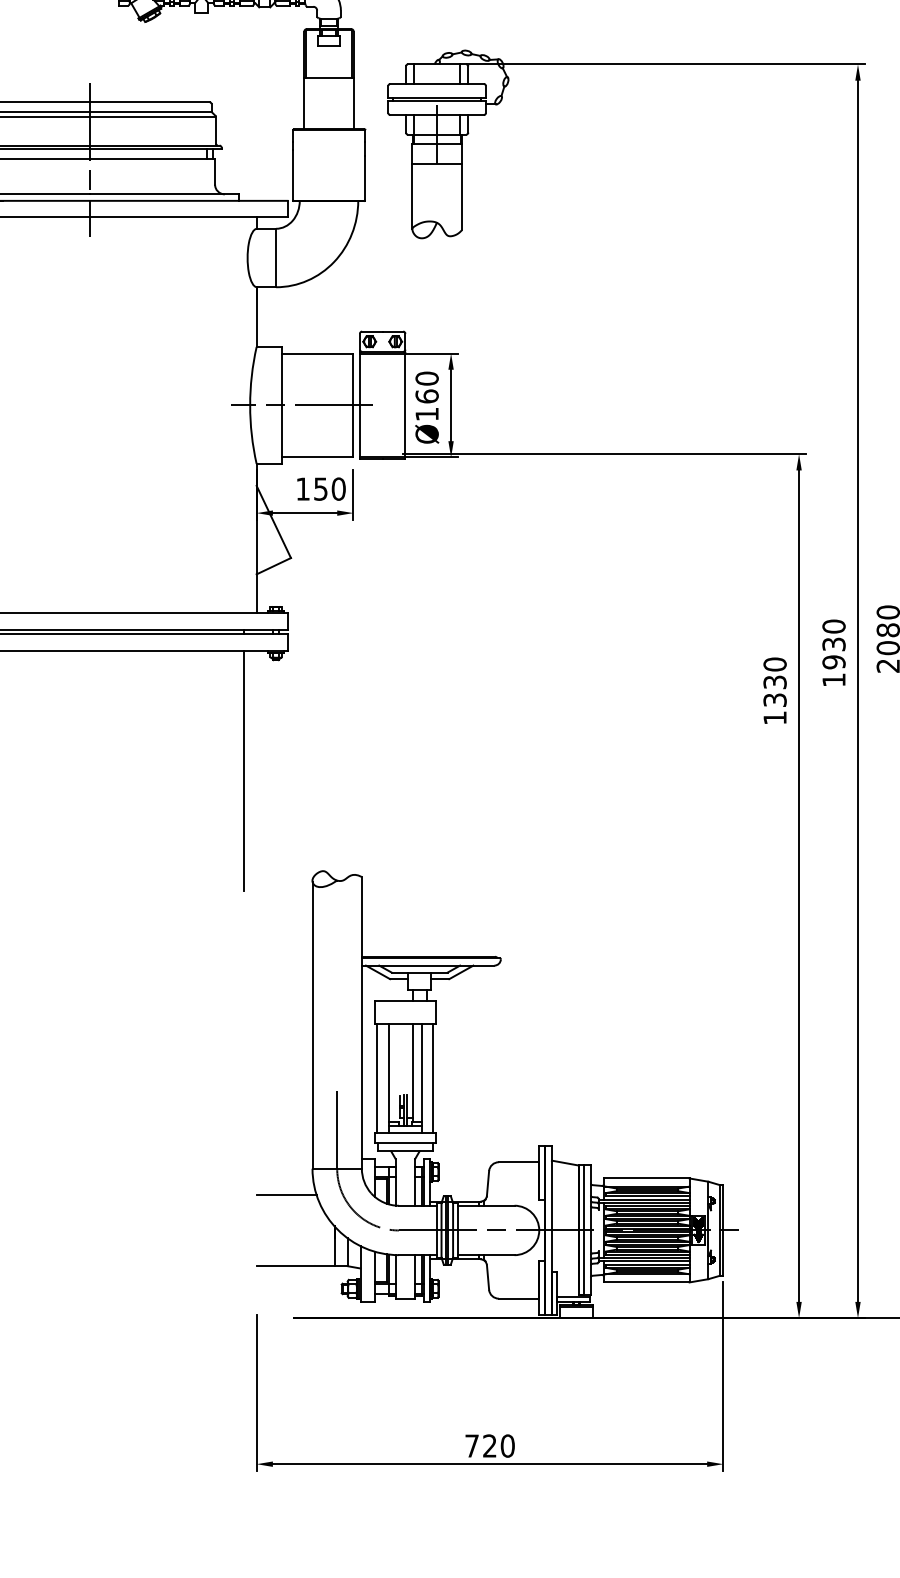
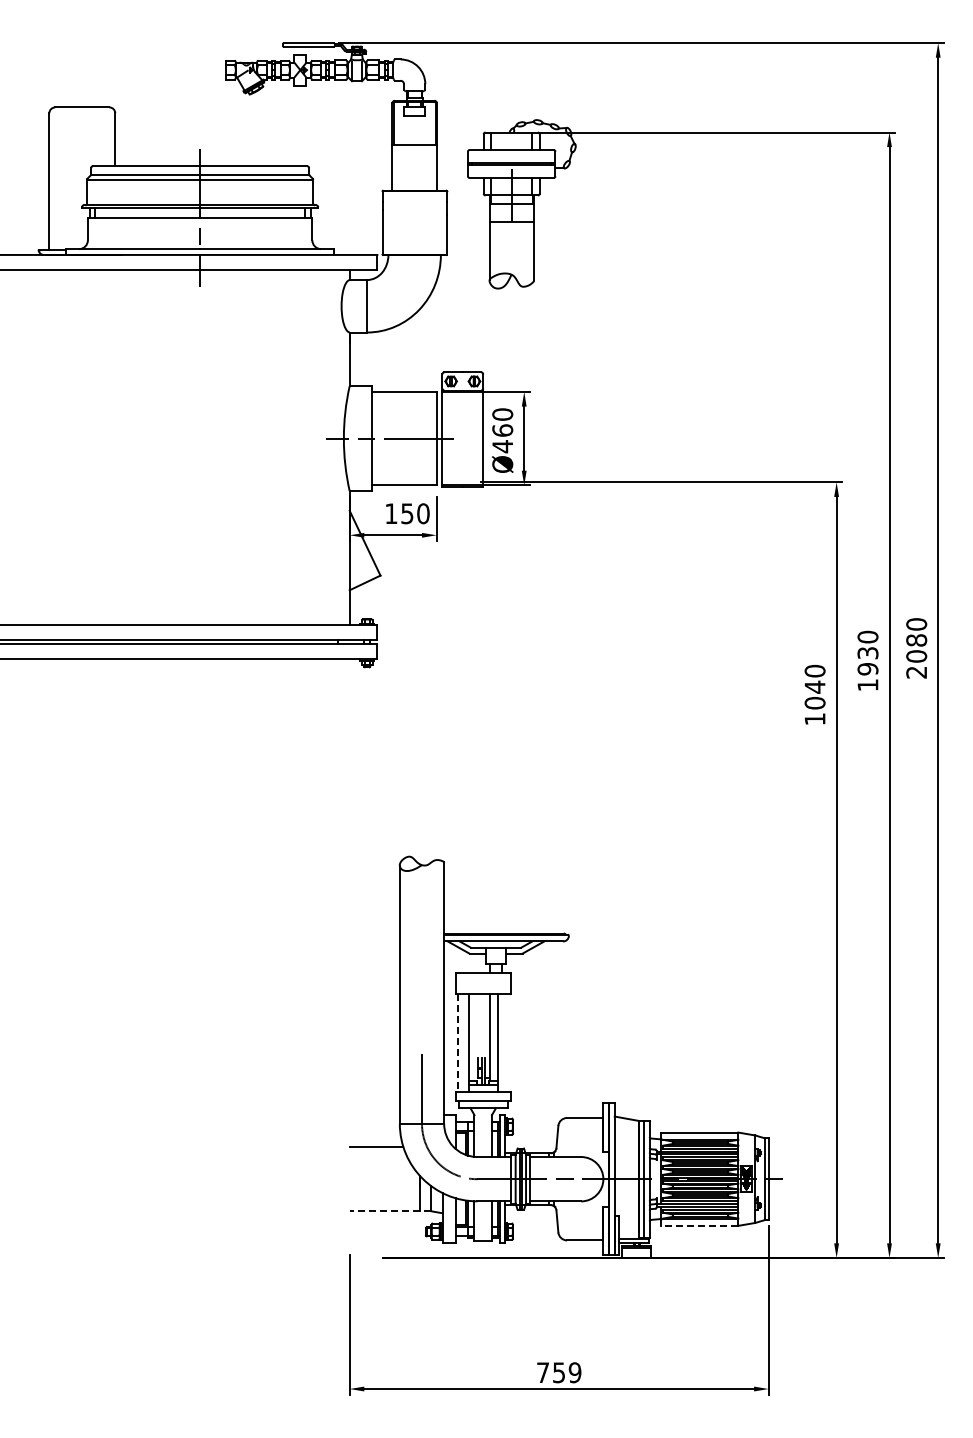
text: (426, 414) -> (502, 446), Ø160 -> Ø460
text: (774, 690) -> (814, 694), 1330 -> 1040
line: (244, 770) -> (338, 766), removed
line: (377, 1078) -> (458, 1042), solid -> dashed
line: (433, 1078) -> (508, 1042), removed
line: (302, 1266) -> (390, 1211), solid -> dashed
line: (646, 1282) -> (699, 1225), solid -> dashed
text: (499, 1445) -> (567, 1372), 720 -> 759

